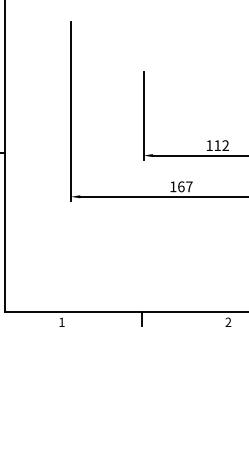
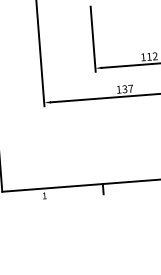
text: (181, 186) -> (125, 88), 167 -> 137

